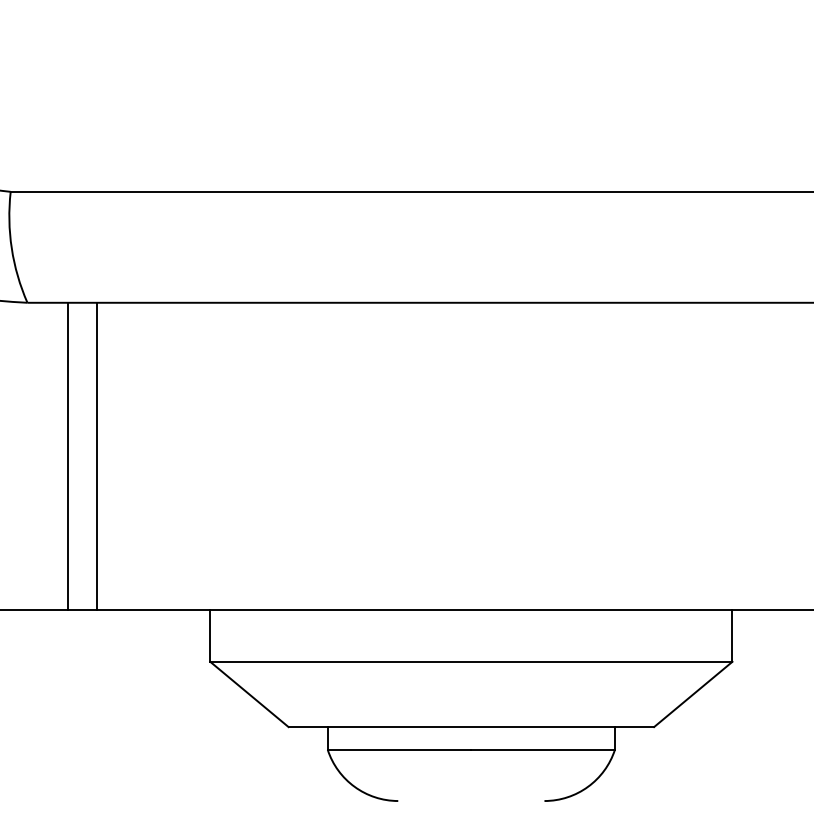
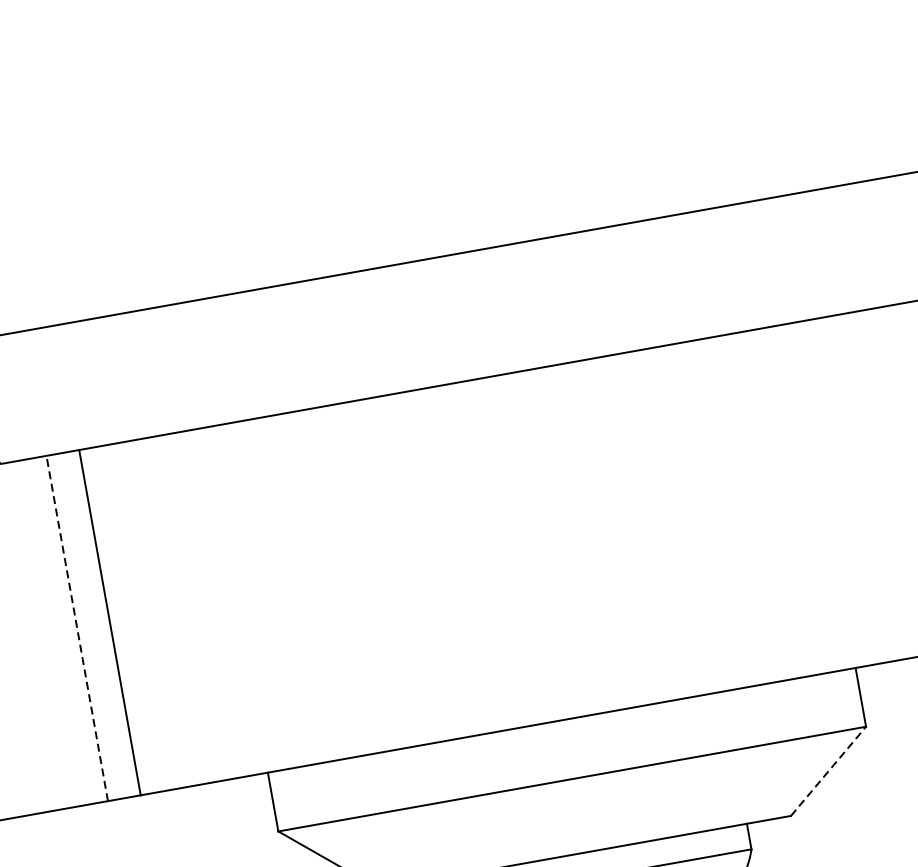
line: (68, 455) -> (77, 627), solid -> dashed
line: (693, 694) -> (828, 771), solid -> dashed

